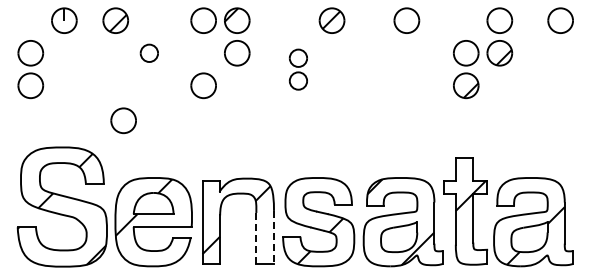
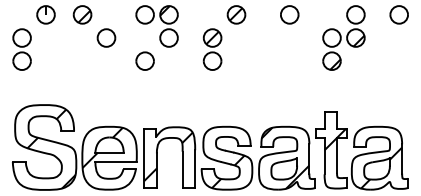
part: (149, 53) -> (106, 38), size x1.43
part: (298, 69) -> (212, 49), size x1.43
part: (123, 120) -> (88, 85), removed
line: (256, 237) -> (182, 169), dashed -> solid
line: (274, 237) -> (195, 169), dashed -> solid

